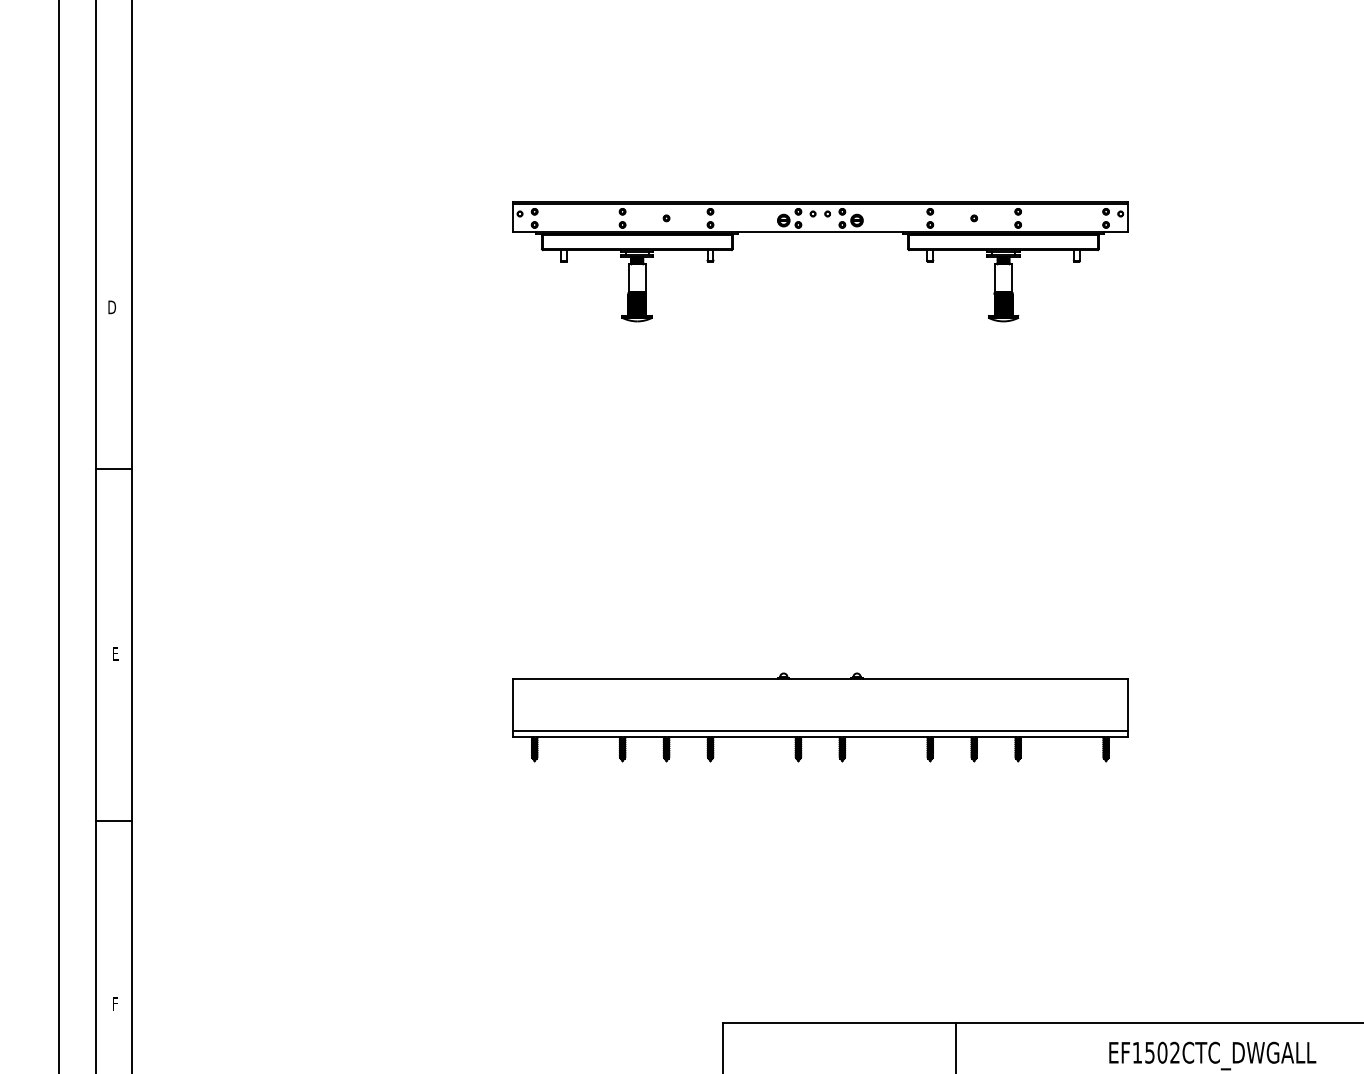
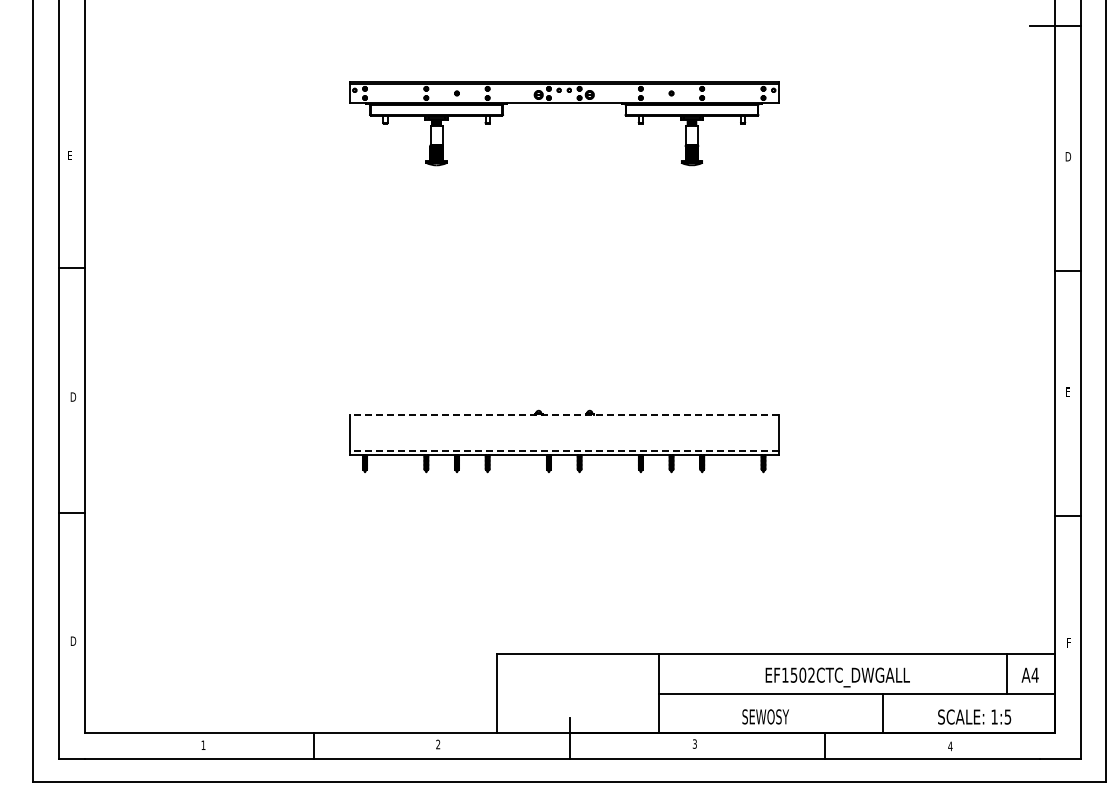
text: (112, 307) -> (70, 155), D -> E
text: (116, 652) -> (73, 396), E -> D
line: (820, 678) -> (564, 414), solid -> dashed
line: (820, 730) -> (564, 450), solid -> dashed
text: (116, 1002) -> (73, 640), F -> D

